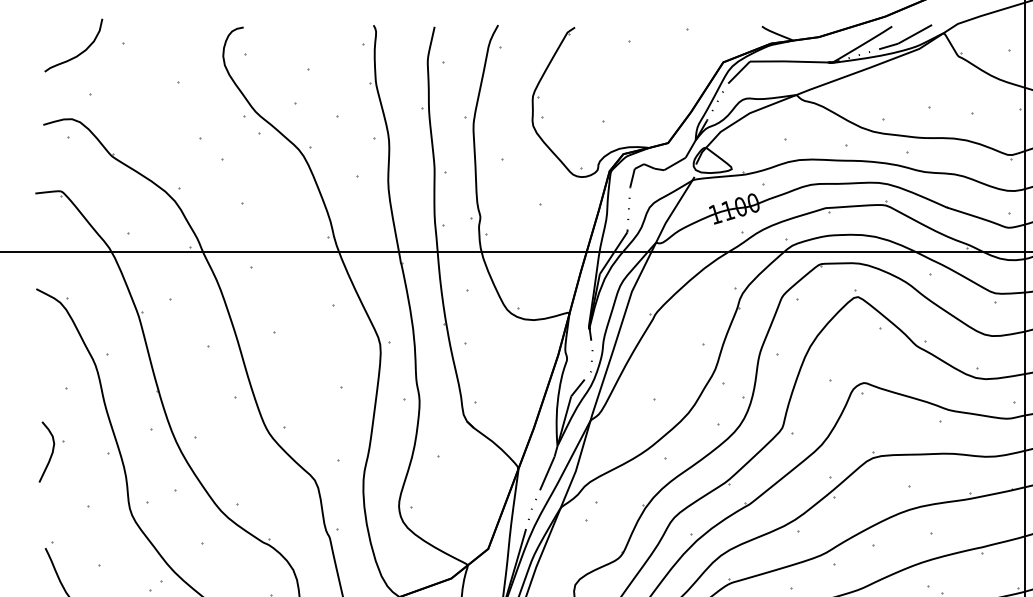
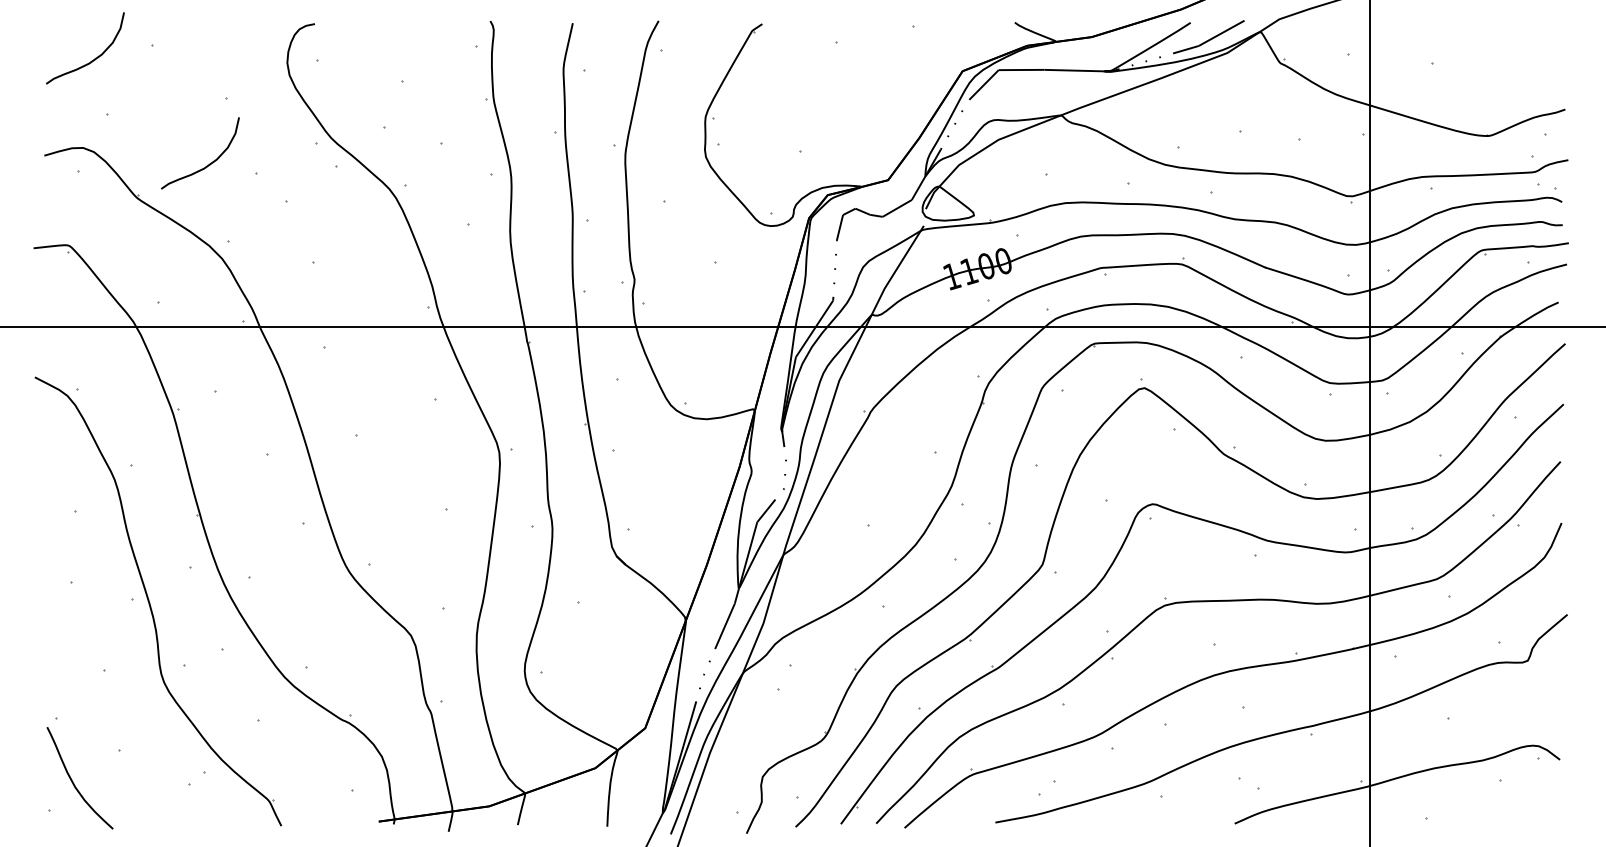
curve: (163, 132) -> (206, 165), added
curve: (51, 452) -> (55, 598), removed

